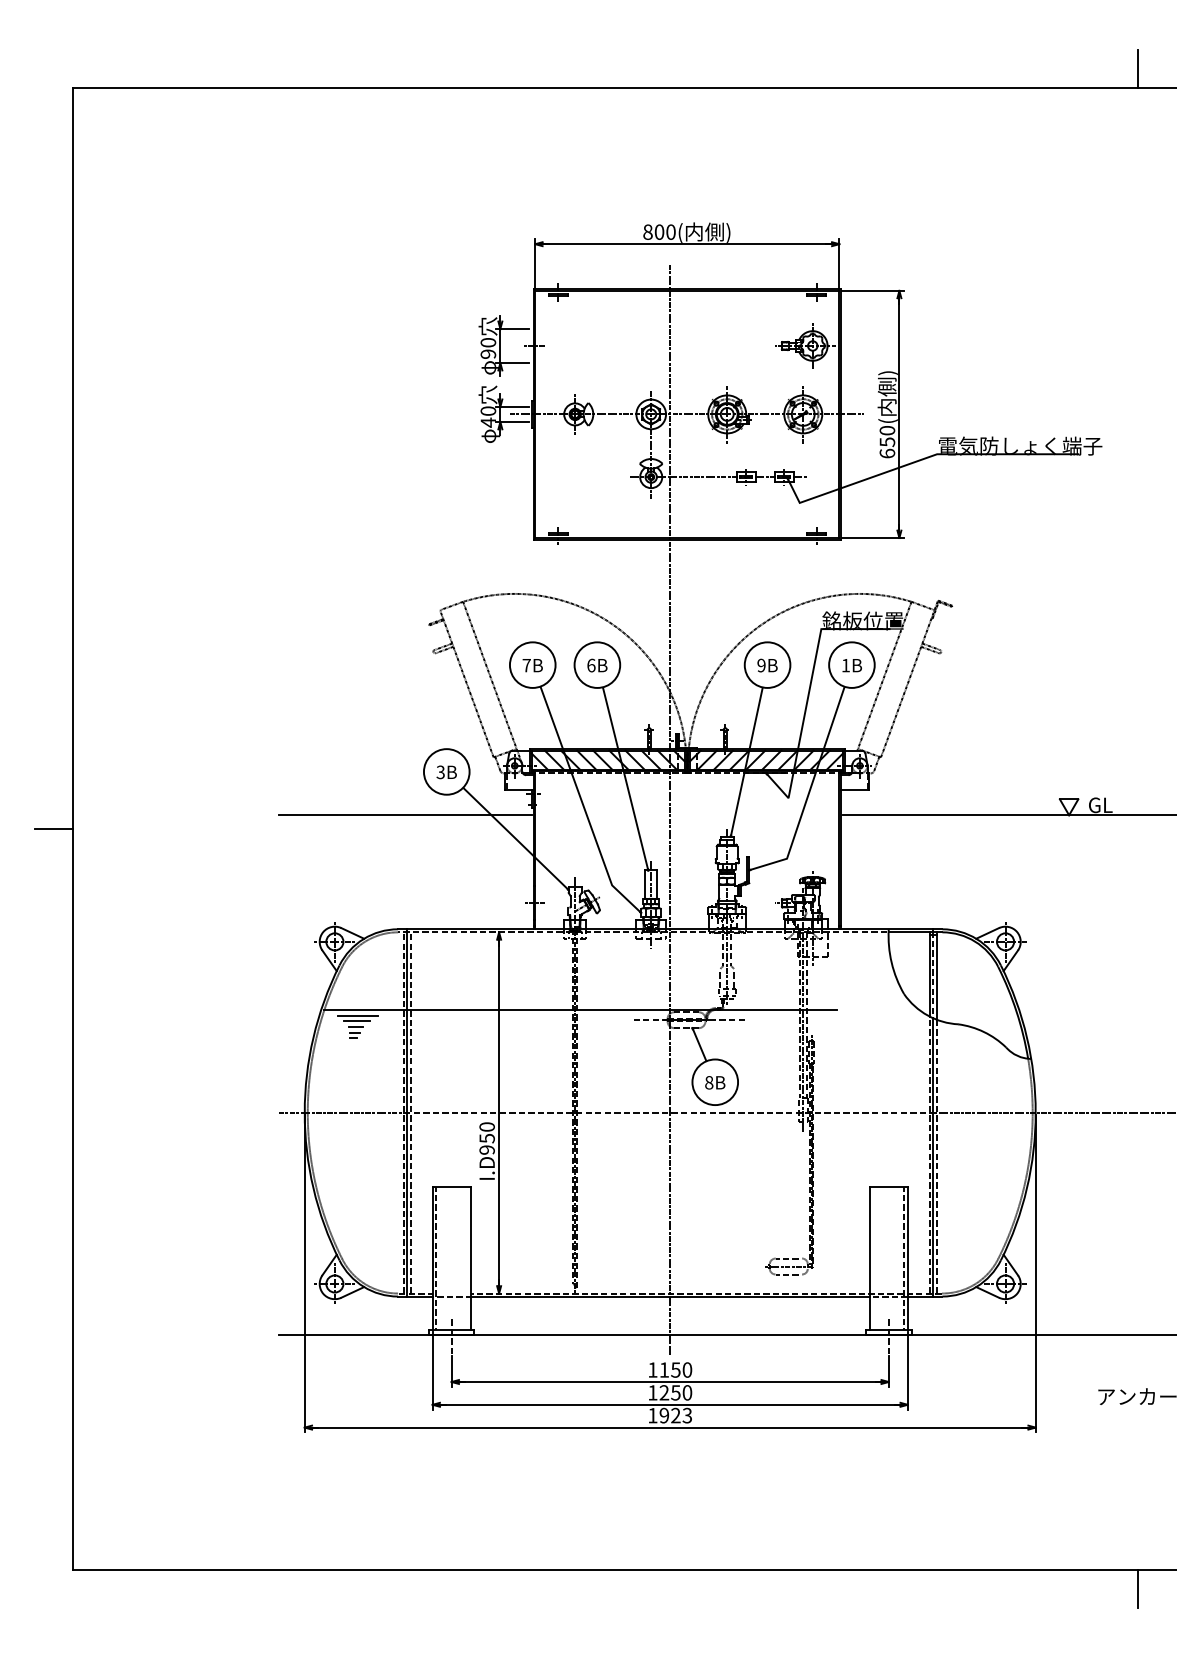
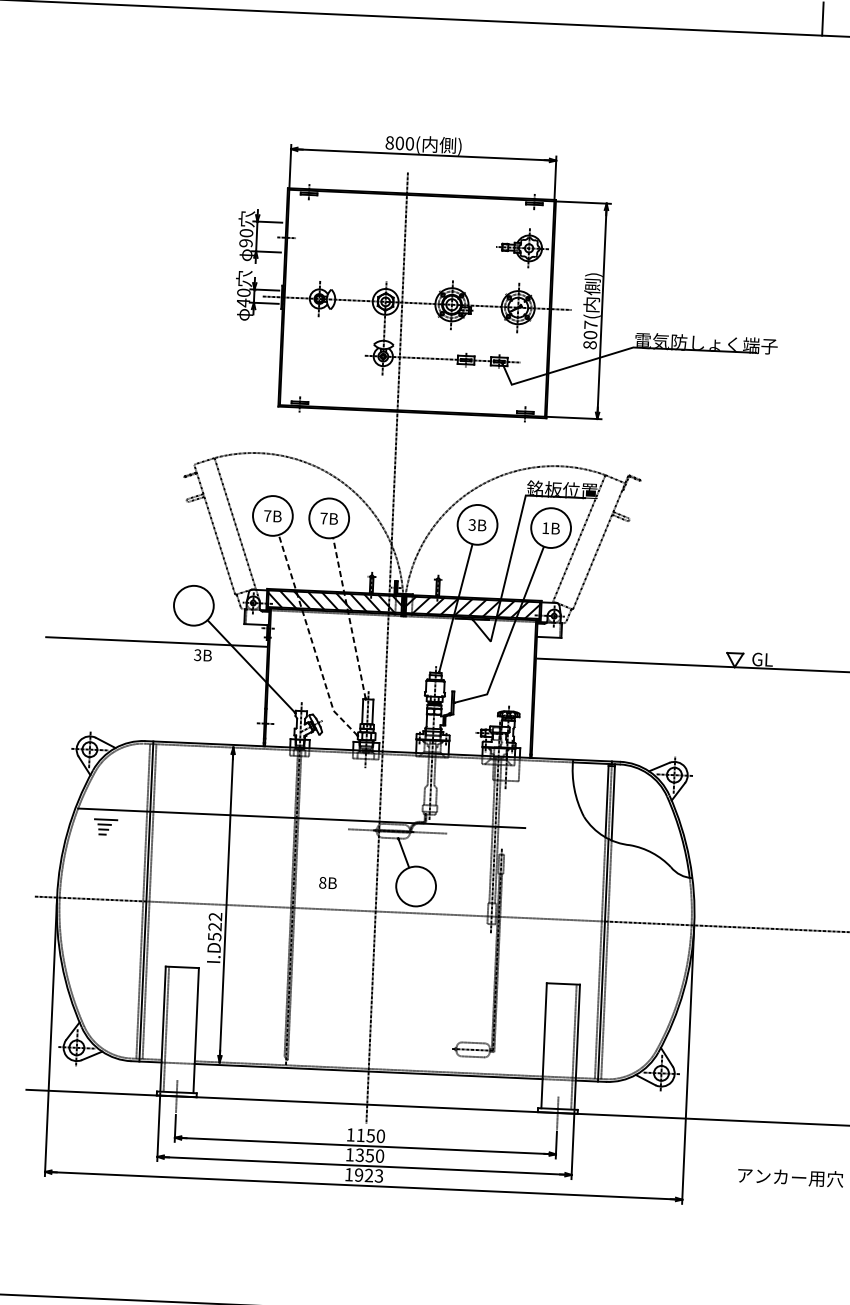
text: (887, 441) -> (590, 334), 650( -> 807(
text: (591, 665) -> (324, 518), 6B -> 7B
text: (761, 665) -> (472, 524), 9B -> 3B
text: (446, 772) -> (202, 655), moved
line: (625, 778) -> (349, 618), solid -> dashed
line: (583, 804) -> (311, 639), solid -> dashed
line: (357, 1015) -> (106, 814), removed
text: (715, 1082) -> (328, 882), moved
text: (486, 1138) -> (214, 926), I.D950 -> I.D522
text: (664, 1392) -> (360, 1154), 1250 -> 1350

